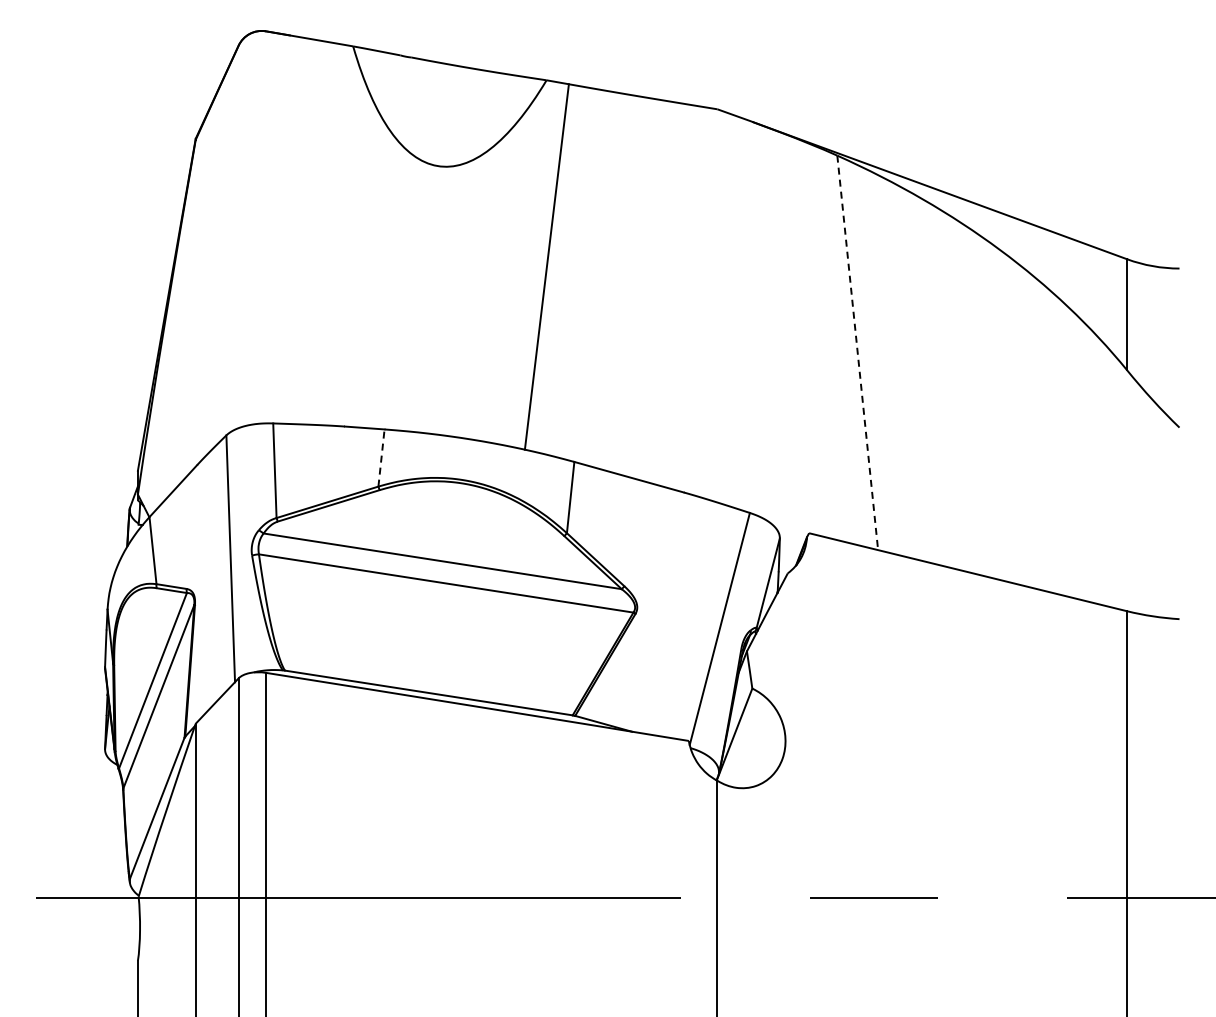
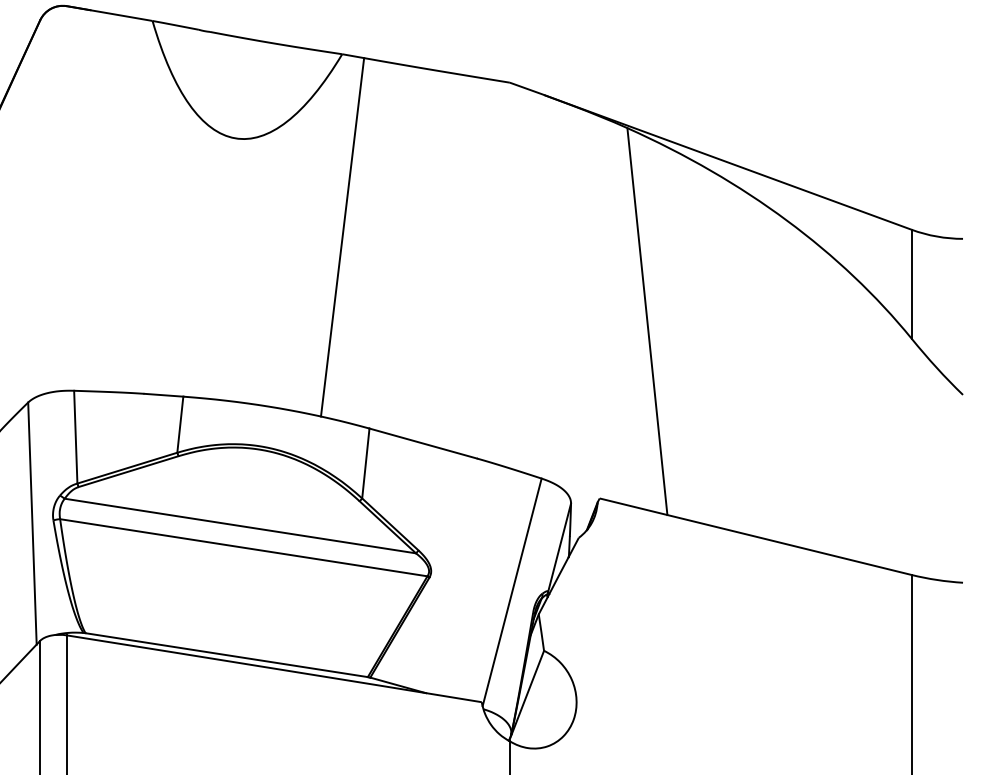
line: (857, 353) -> (647, 322), dashed -> solid
line: (381, 458) -> (180, 425), dashed -> solid

